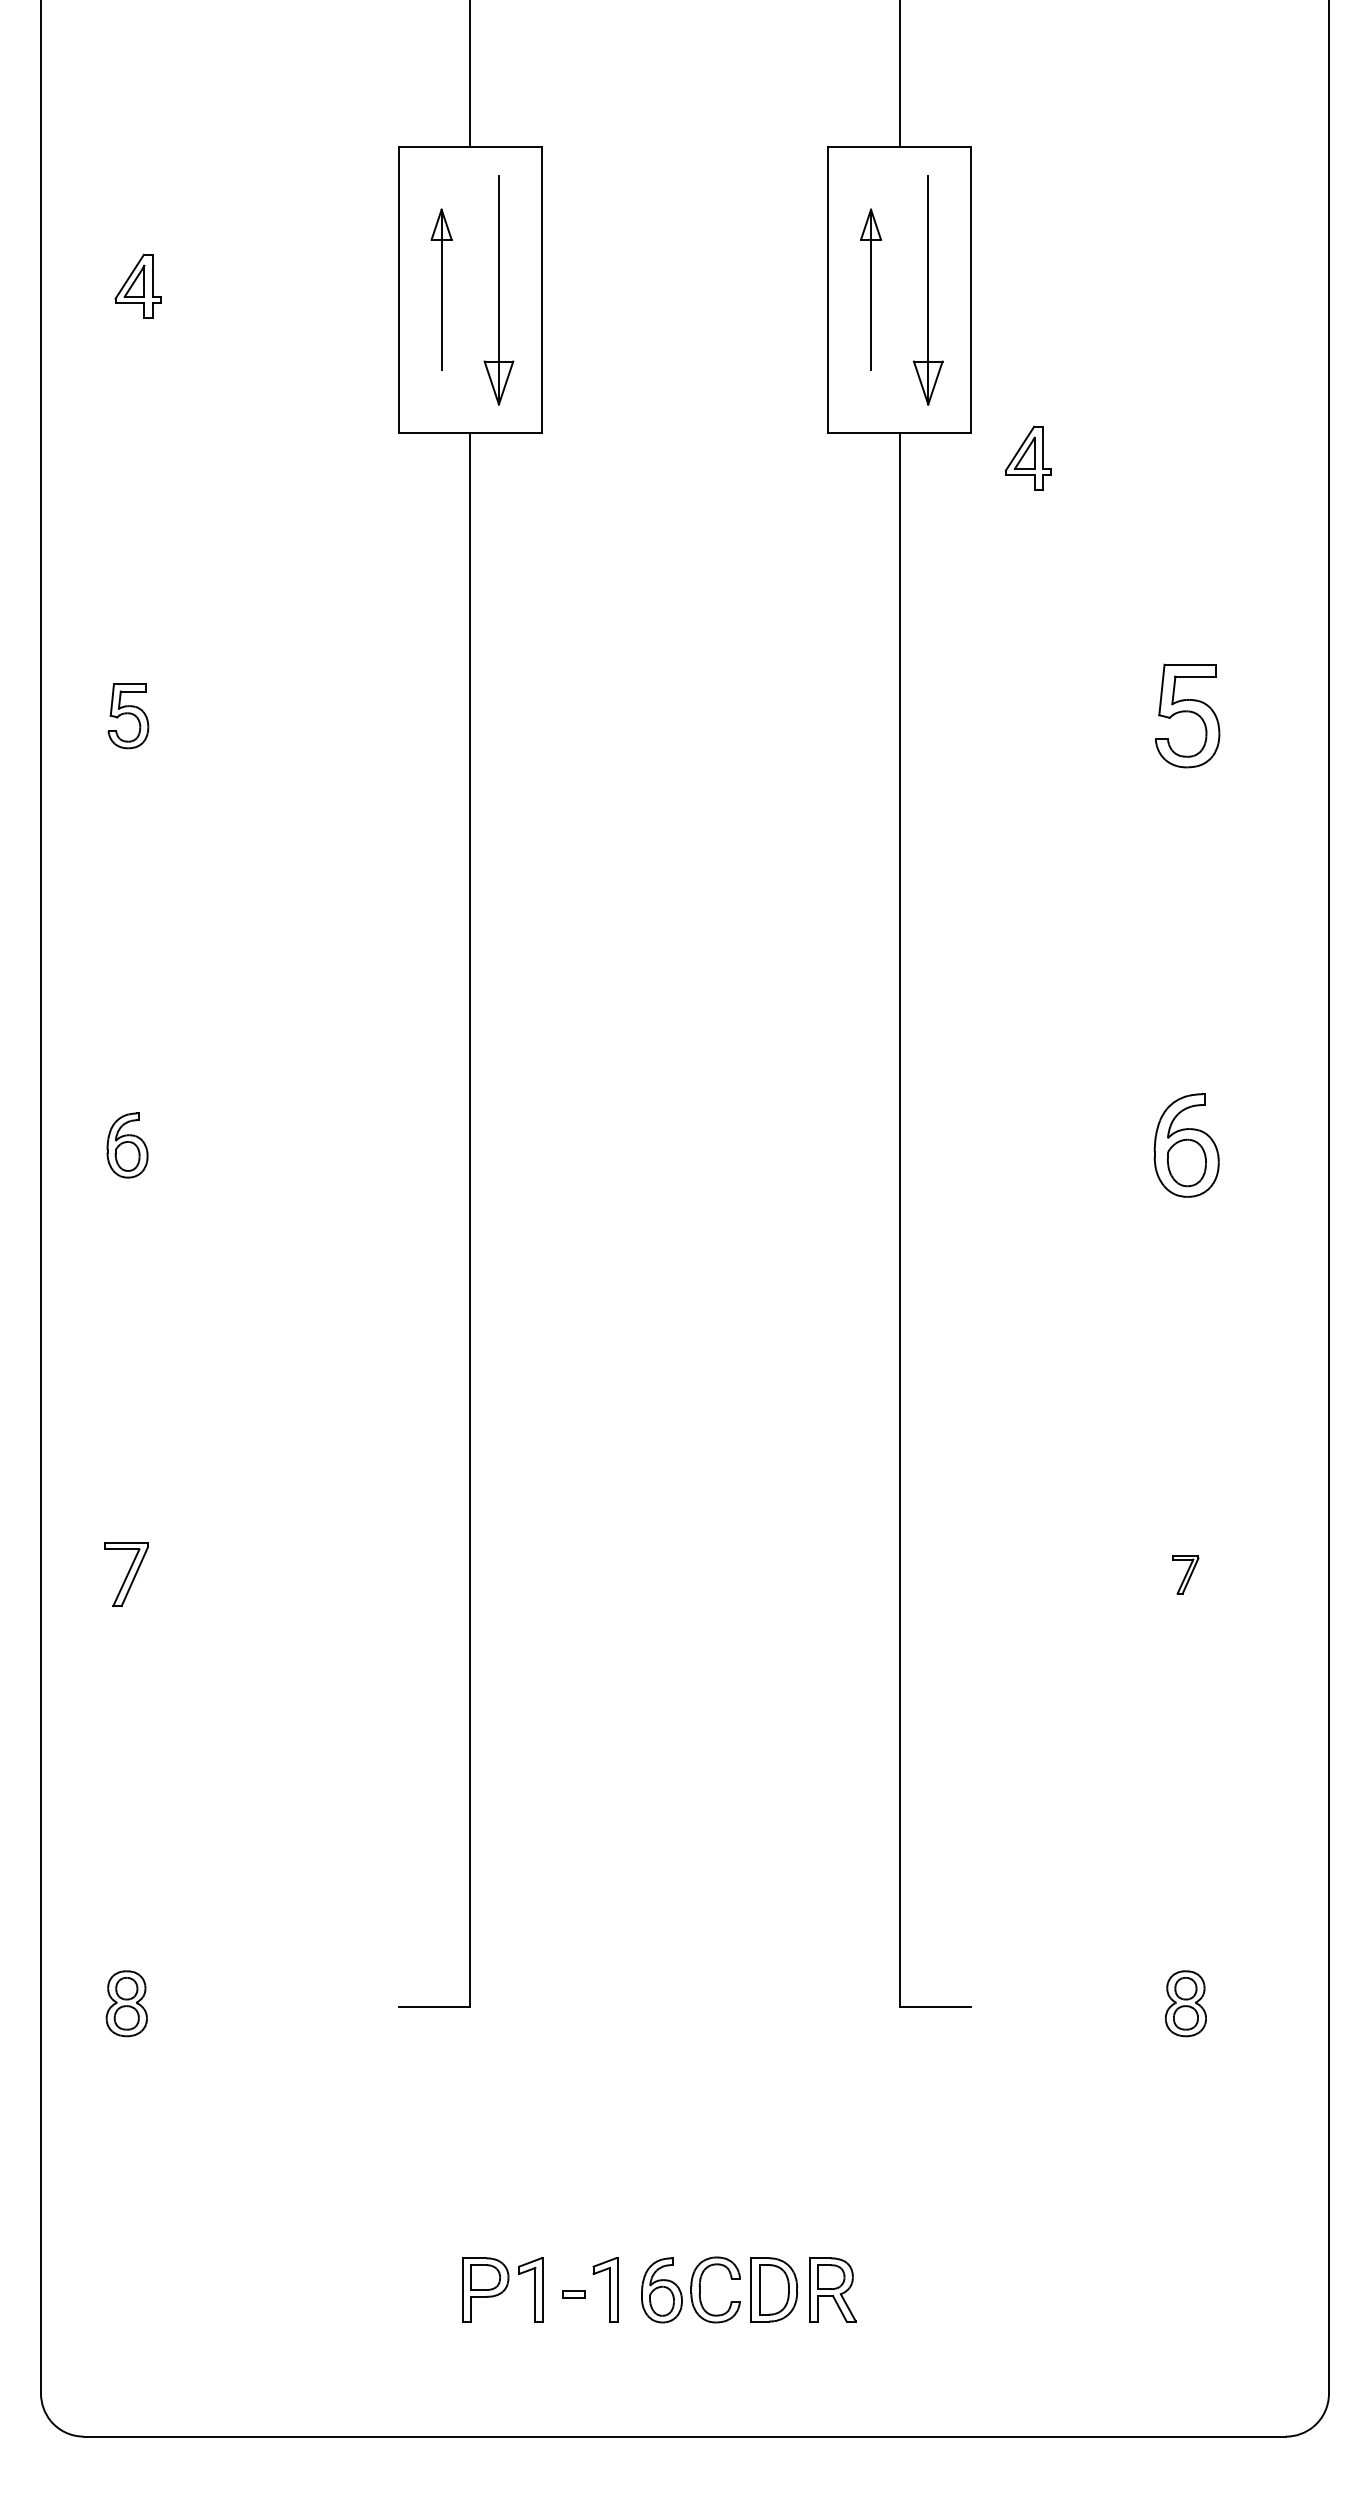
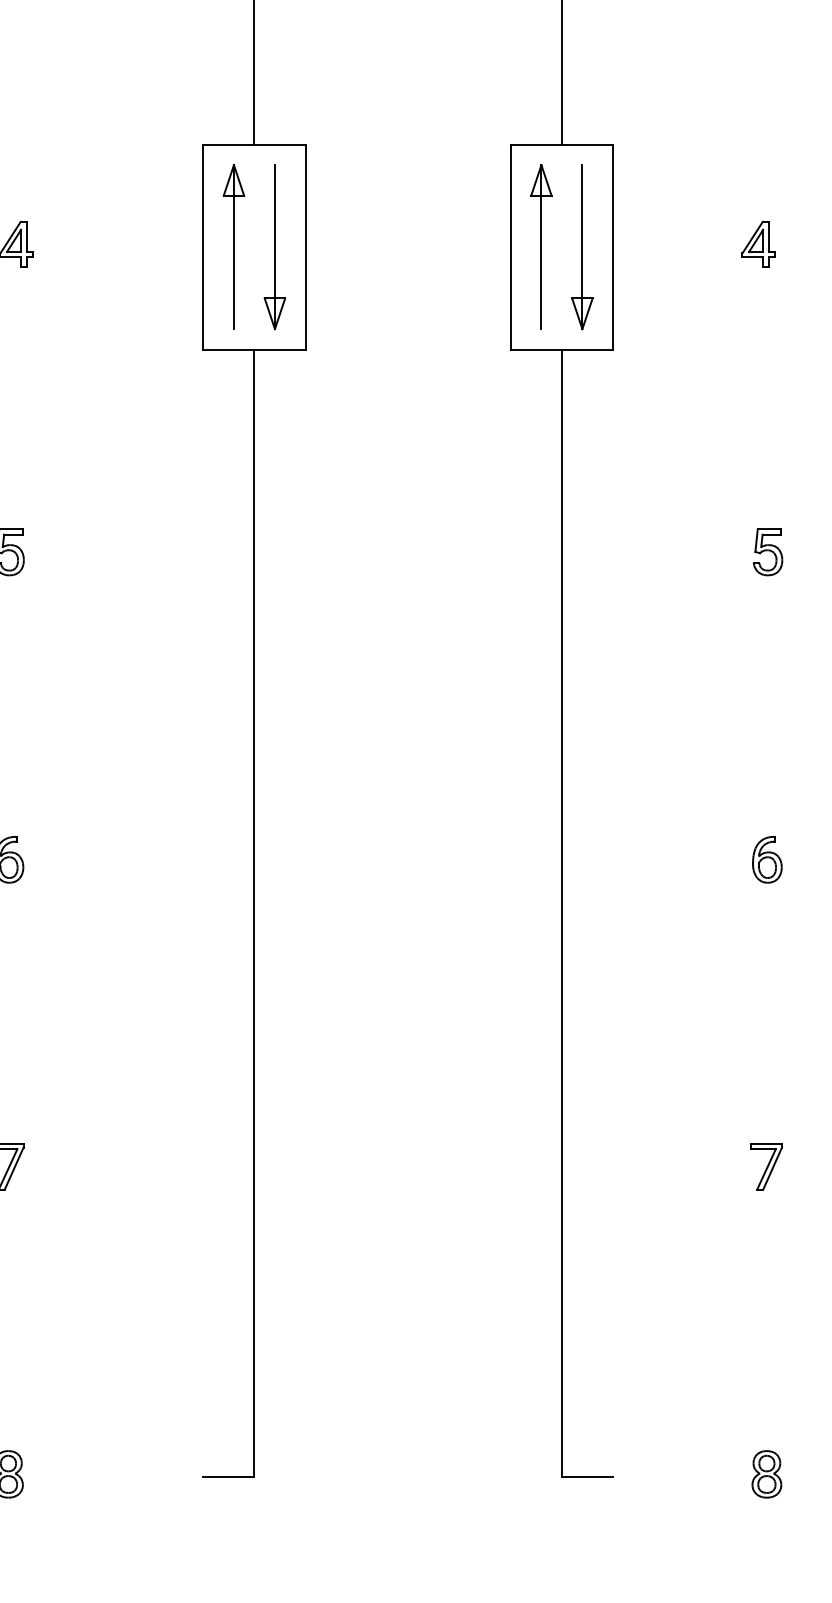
part: (441, 289) -> (233, 246), size x1.43
part: (870, 289) -> (541, 246), size x1.43
part: (1027, 457) -> (758, 243), moved
part: (1187, 716) -> (768, 552), size x0.62
part: (1186, 1145) -> (767, 859), size x0.62
part: (1185, 1574) -> (766, 1166), size x1.67

